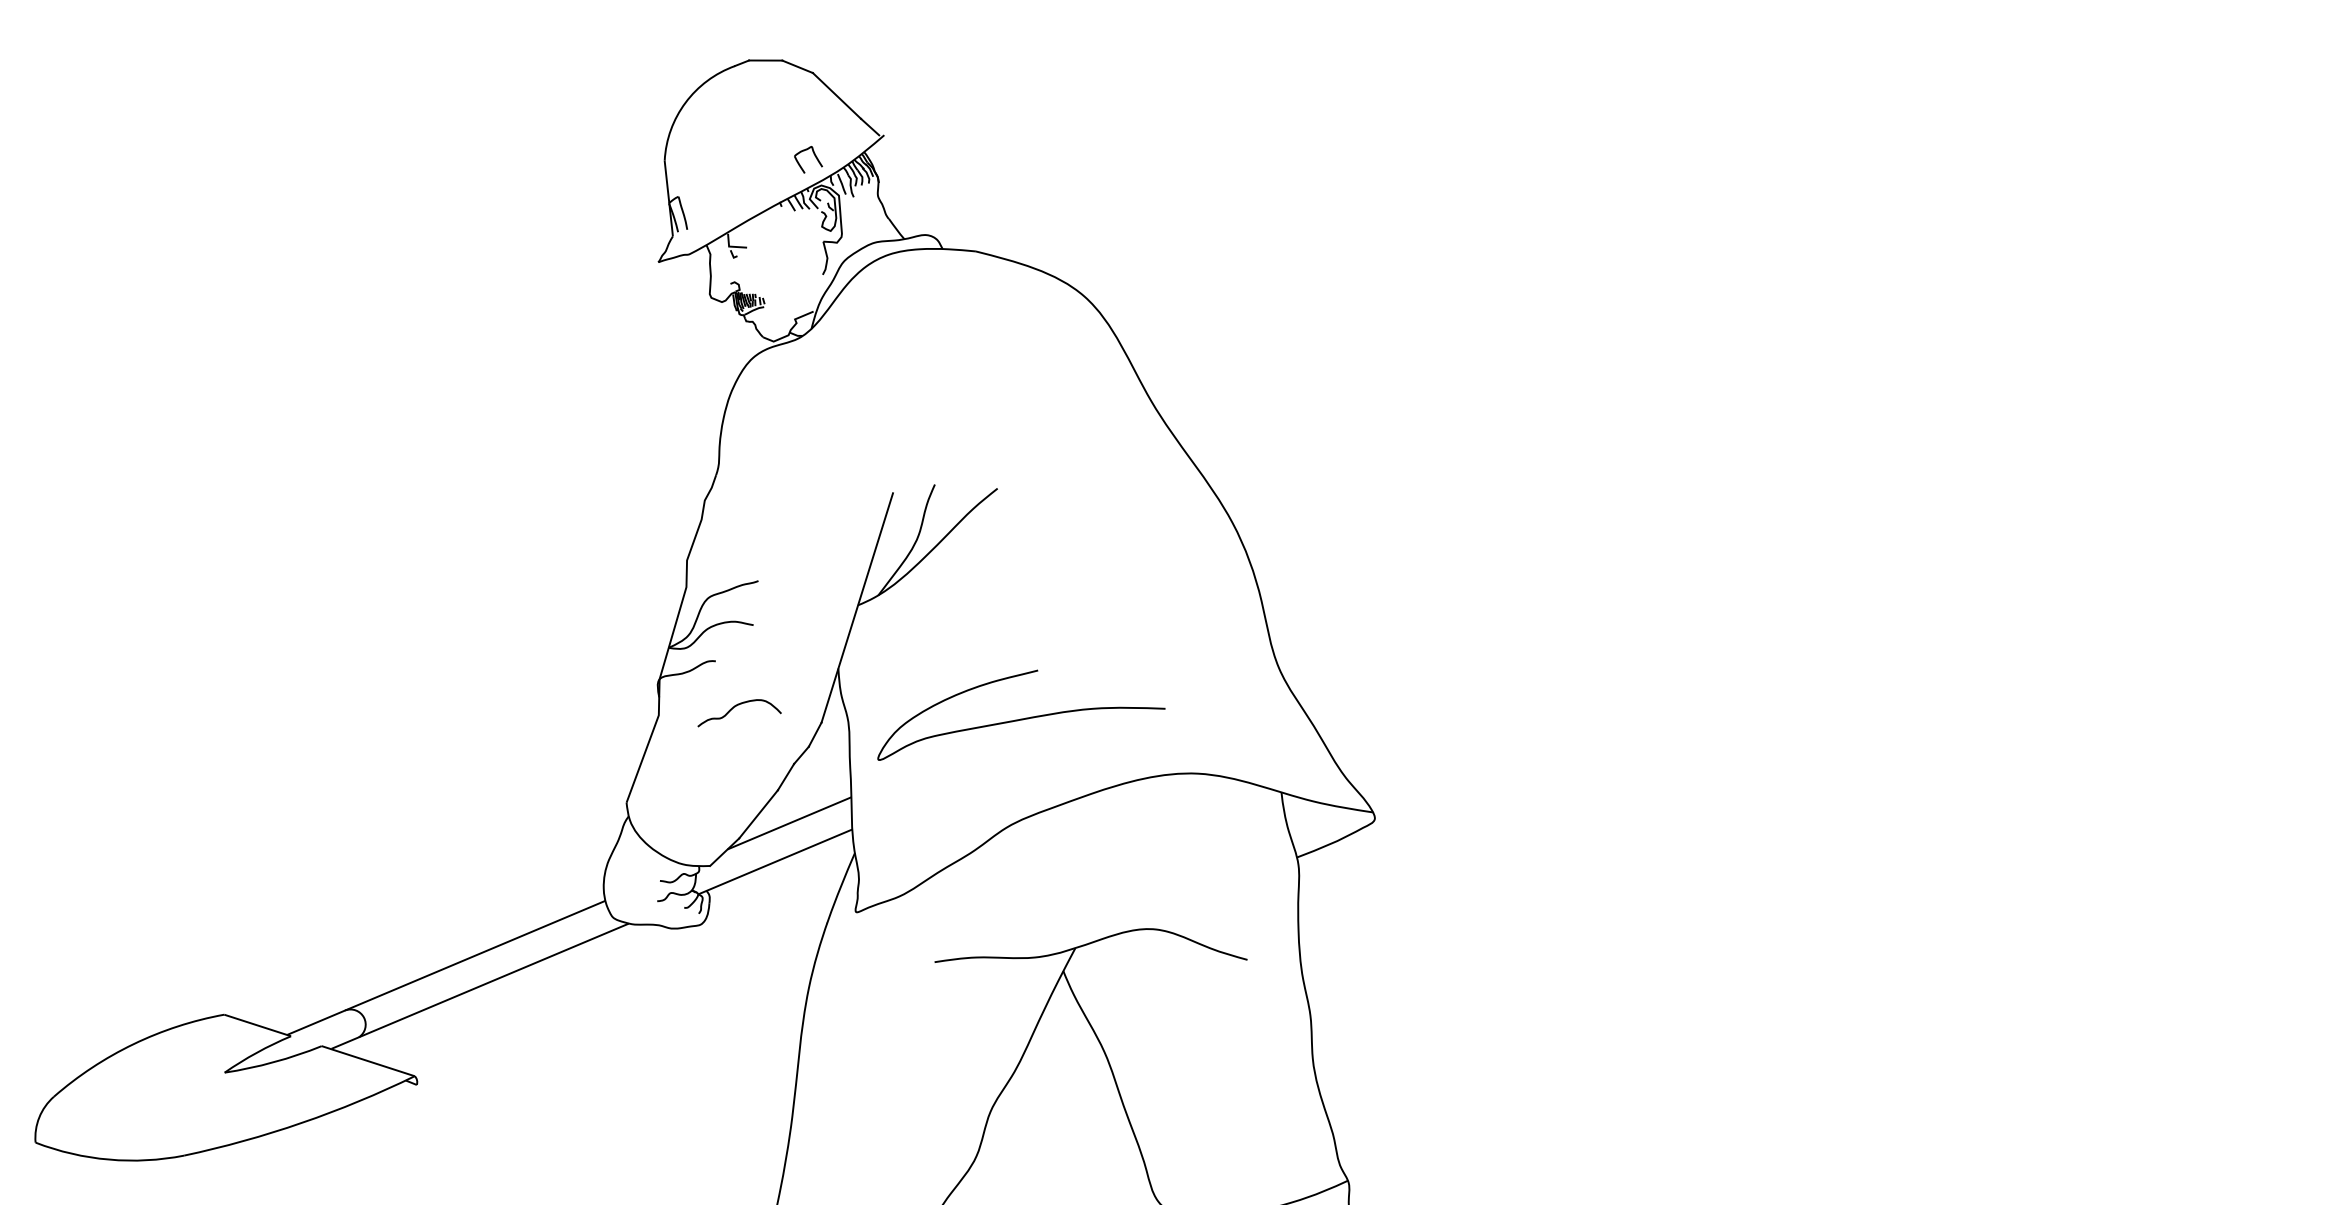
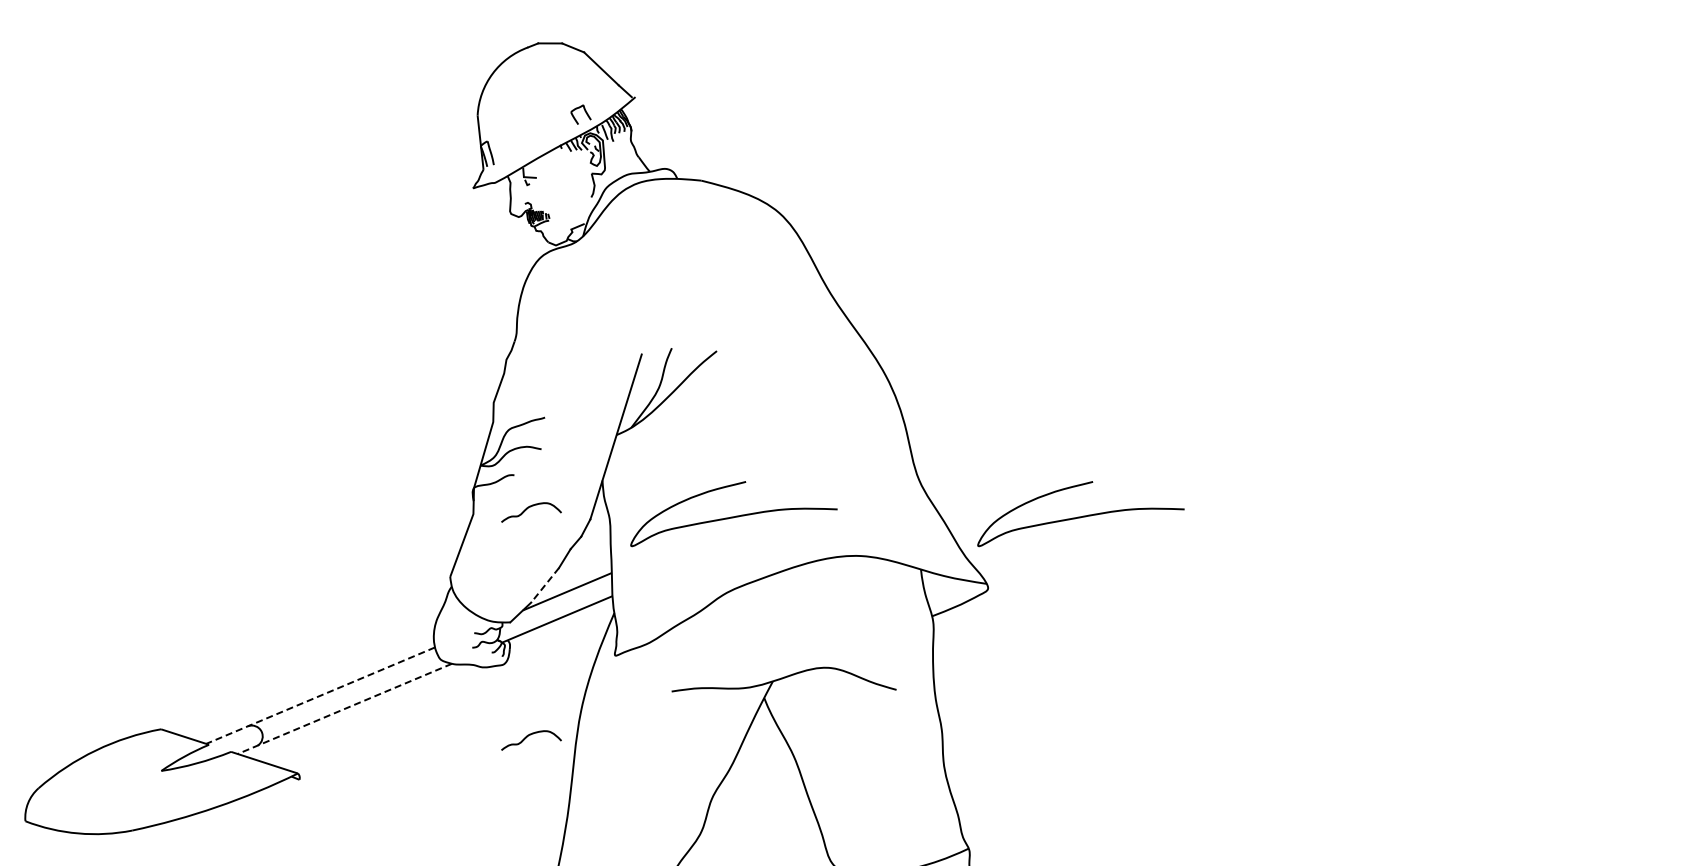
curve: (1503, 718) -> (1080, 516), added
line: (757, 814) -> (544, 585), solid -> dashed
line: (446, 967) -> (320, 695), solid -> dashed
line: (480, 985) -> (345, 708), solid -> dashed
curve: (735, 1024) -> (528, 736), added

